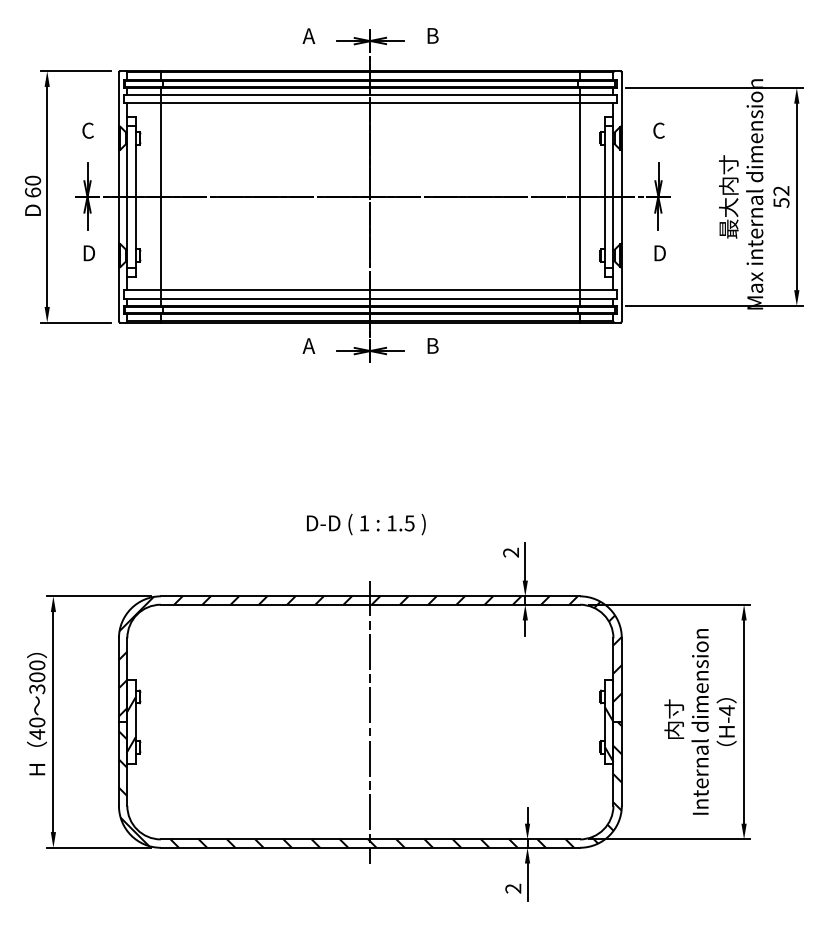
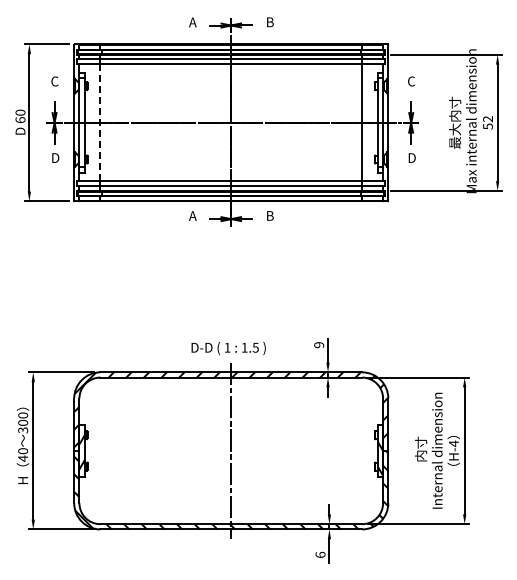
line: (161, 197) -> (100, 123), solid -> dashed
text: (365, 524) -> (228, 348), moved
text: (511, 553) -> (319, 345), 2 -> 9
text: (513, 887) -> (320, 554), 2 -> 6

